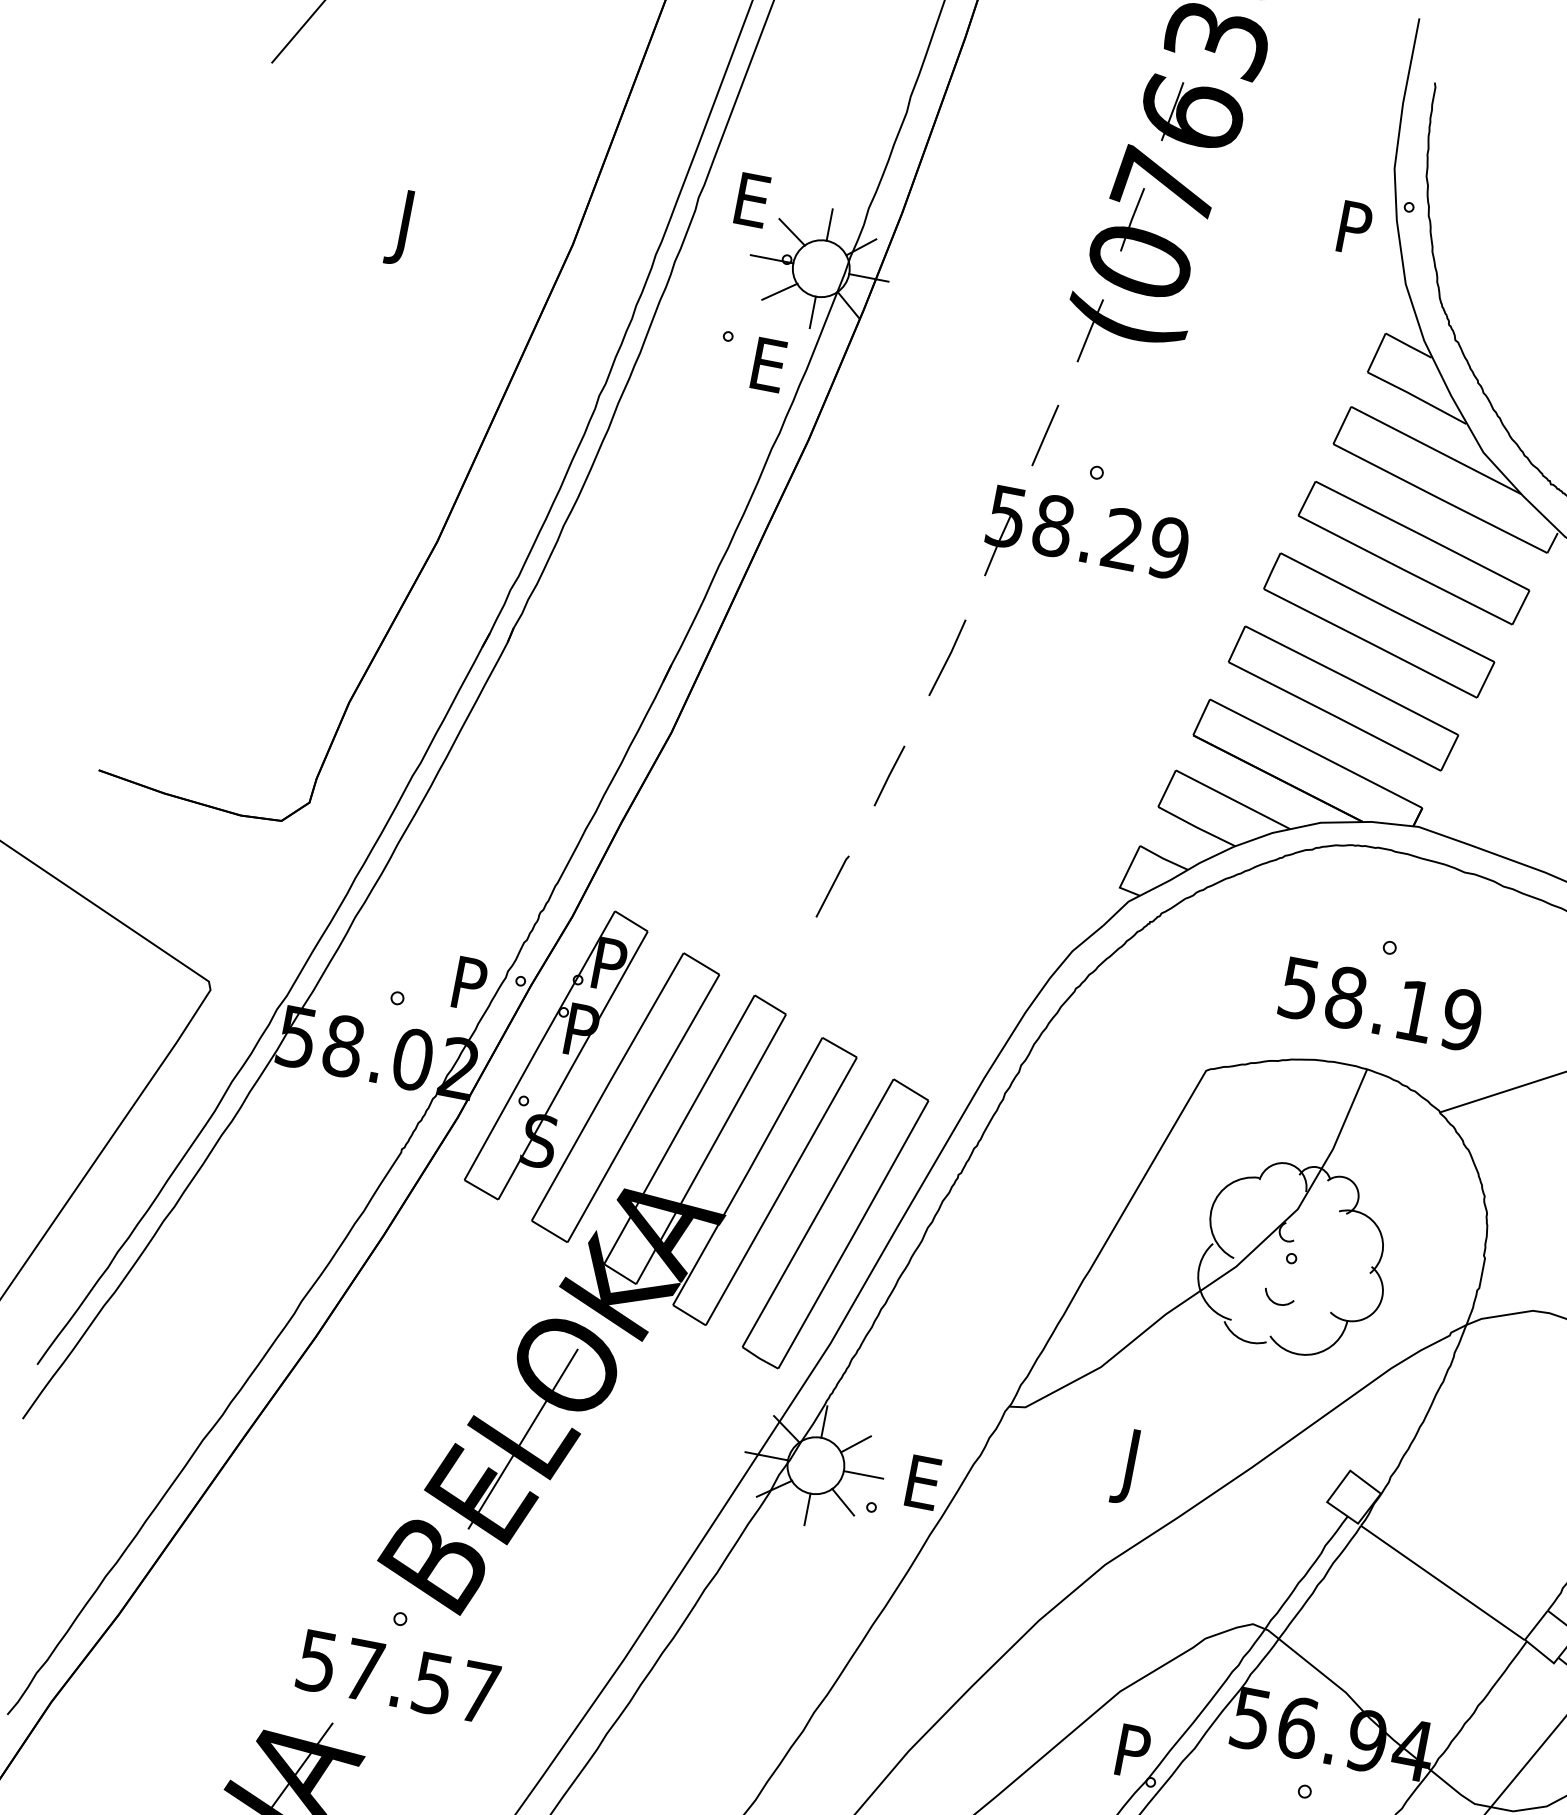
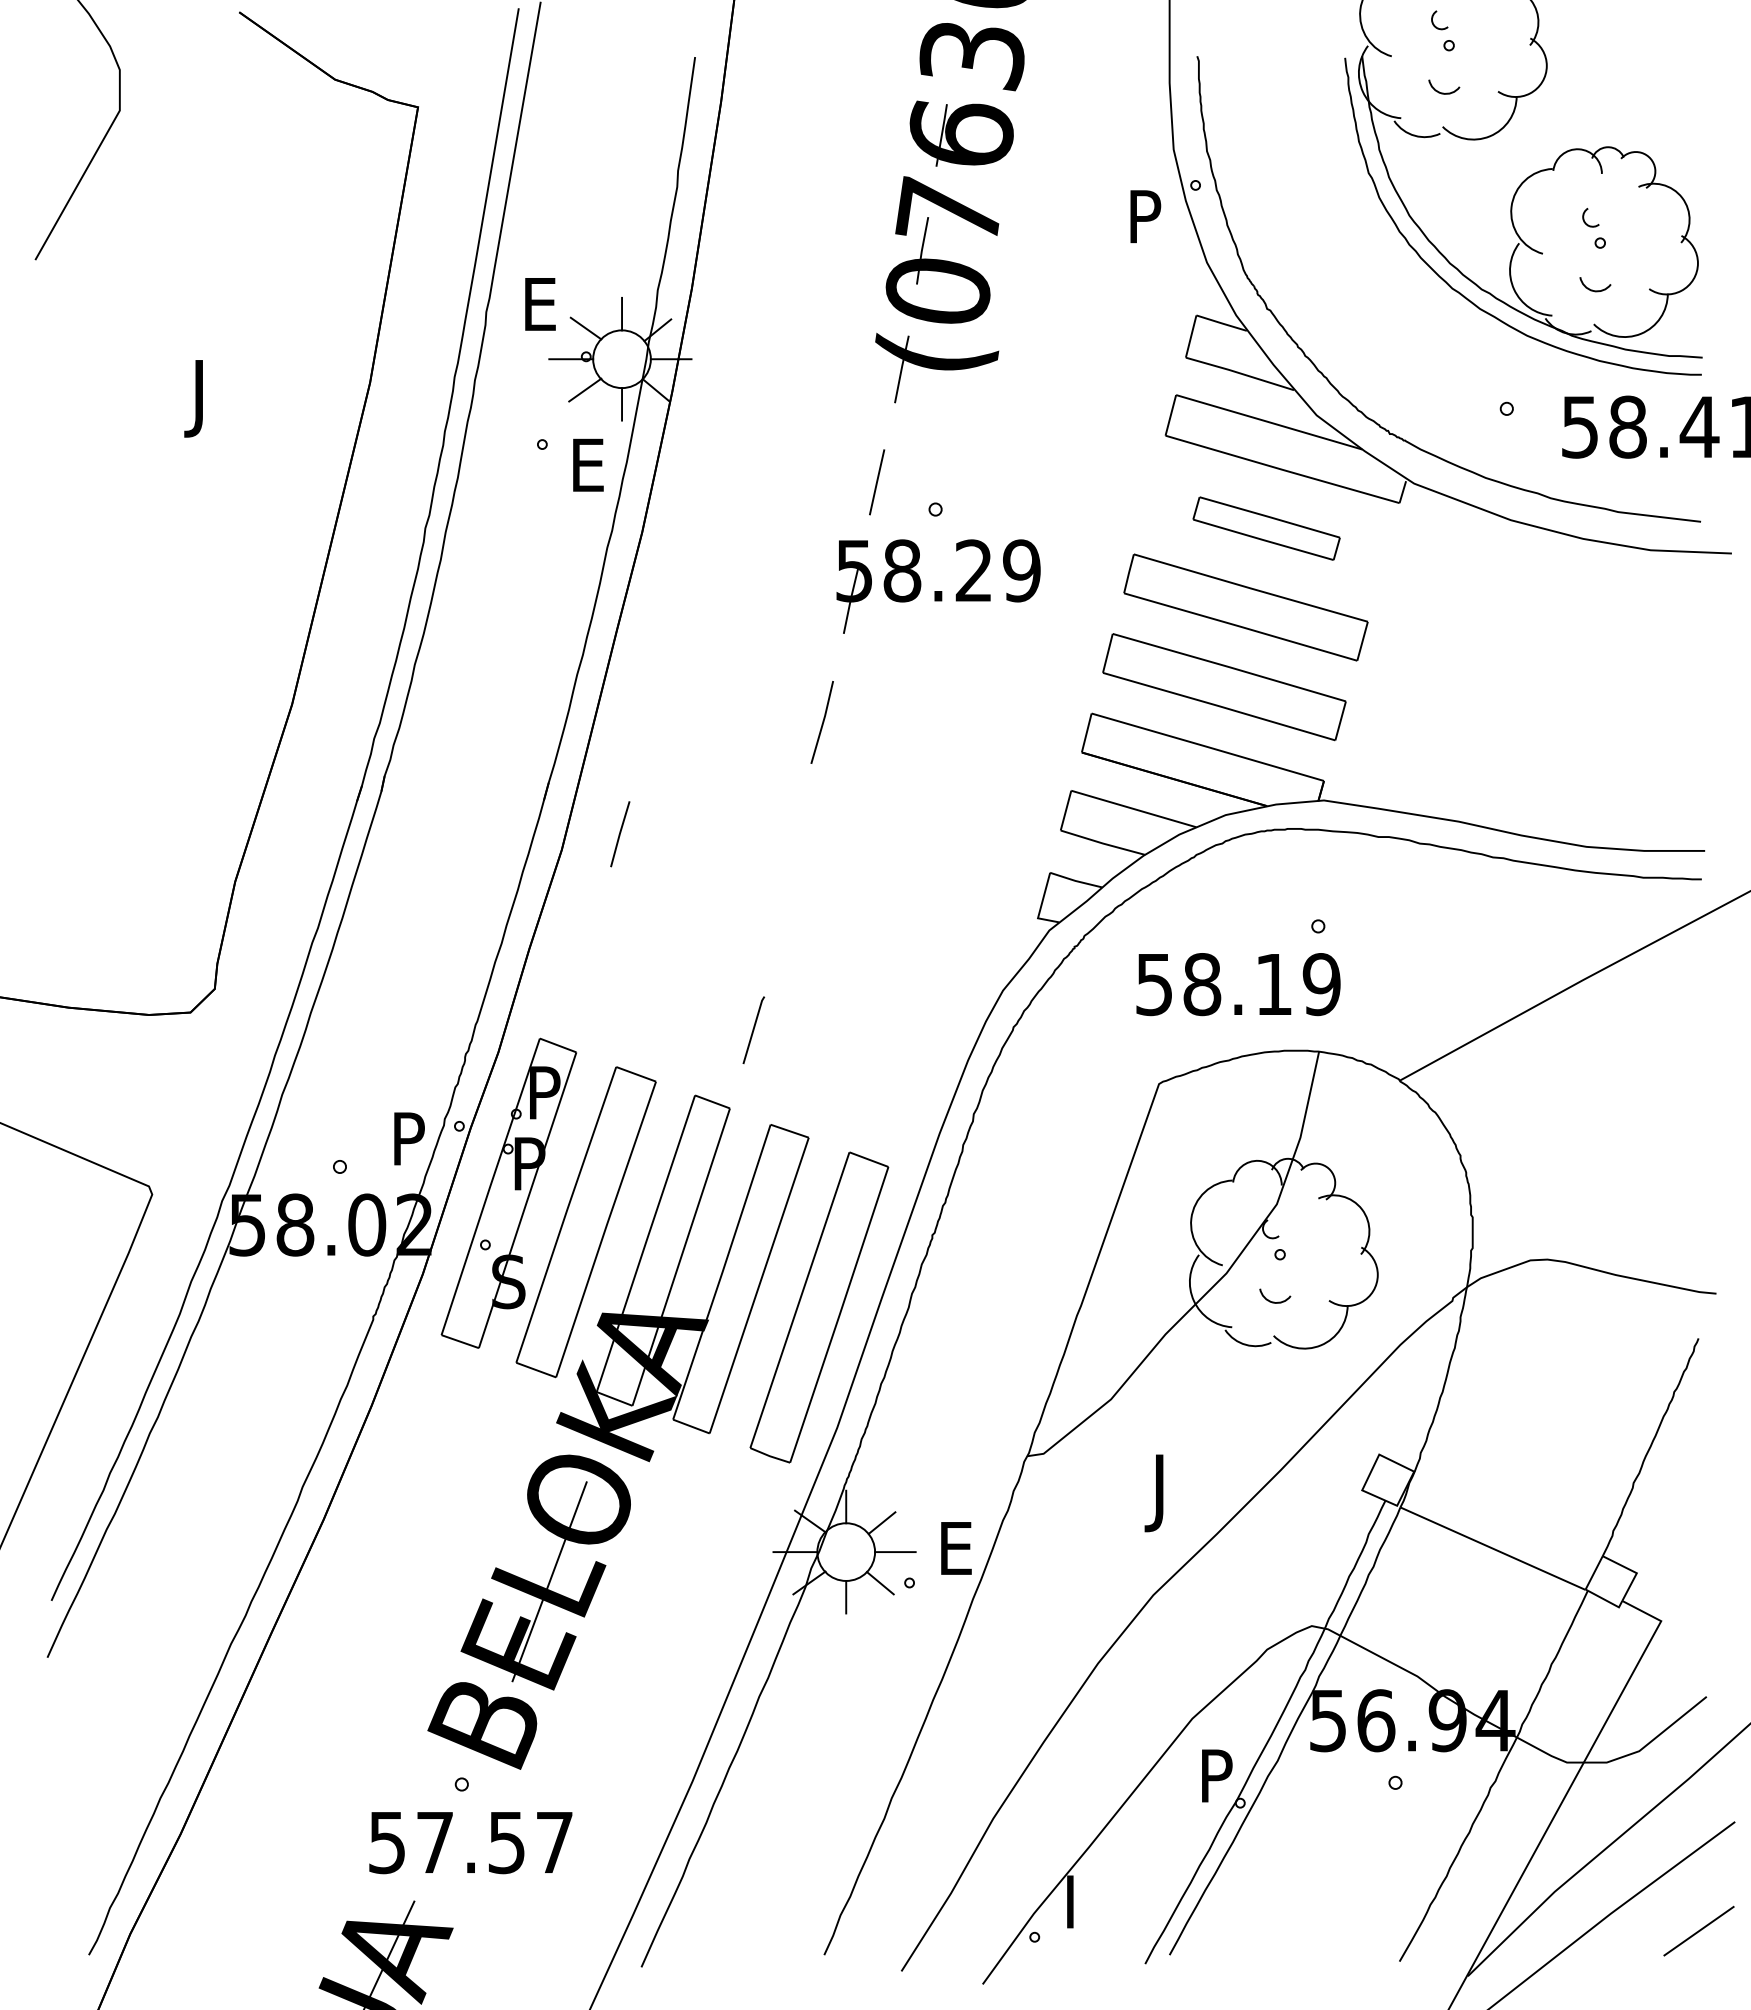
part: (1413, 552) -> (1266, 528), size x0.6
line: (889, 776) -> (620, 834), moved
line: (832, 885) -> (753, 1029), moved
text: (1381, 1004) -> (1238, 984), moved

